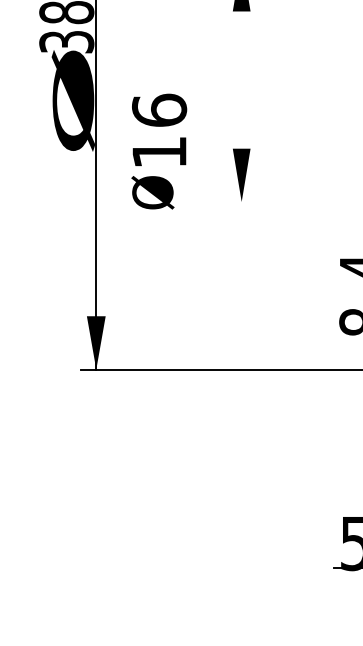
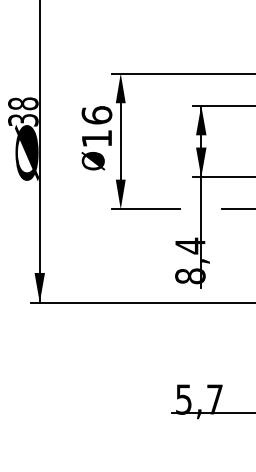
line: (241, 80) -> (120, 141), added
text: (158, 152) -> (96, 138), moved
line: (287, 202) -> (146, 209), added

